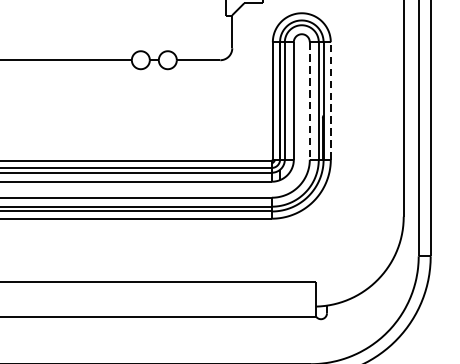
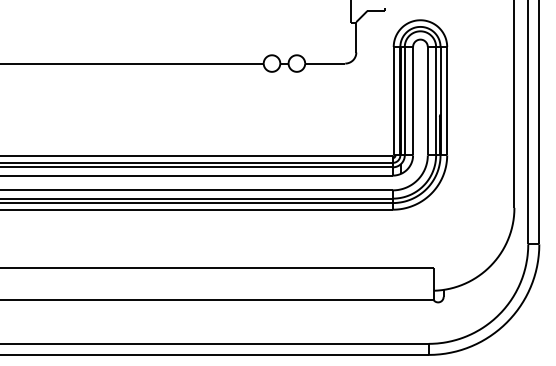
line: (331, 100) -> (447, 100), dashed -> solid
line: (309, 101) -> (427, 101), dashed -> solid

